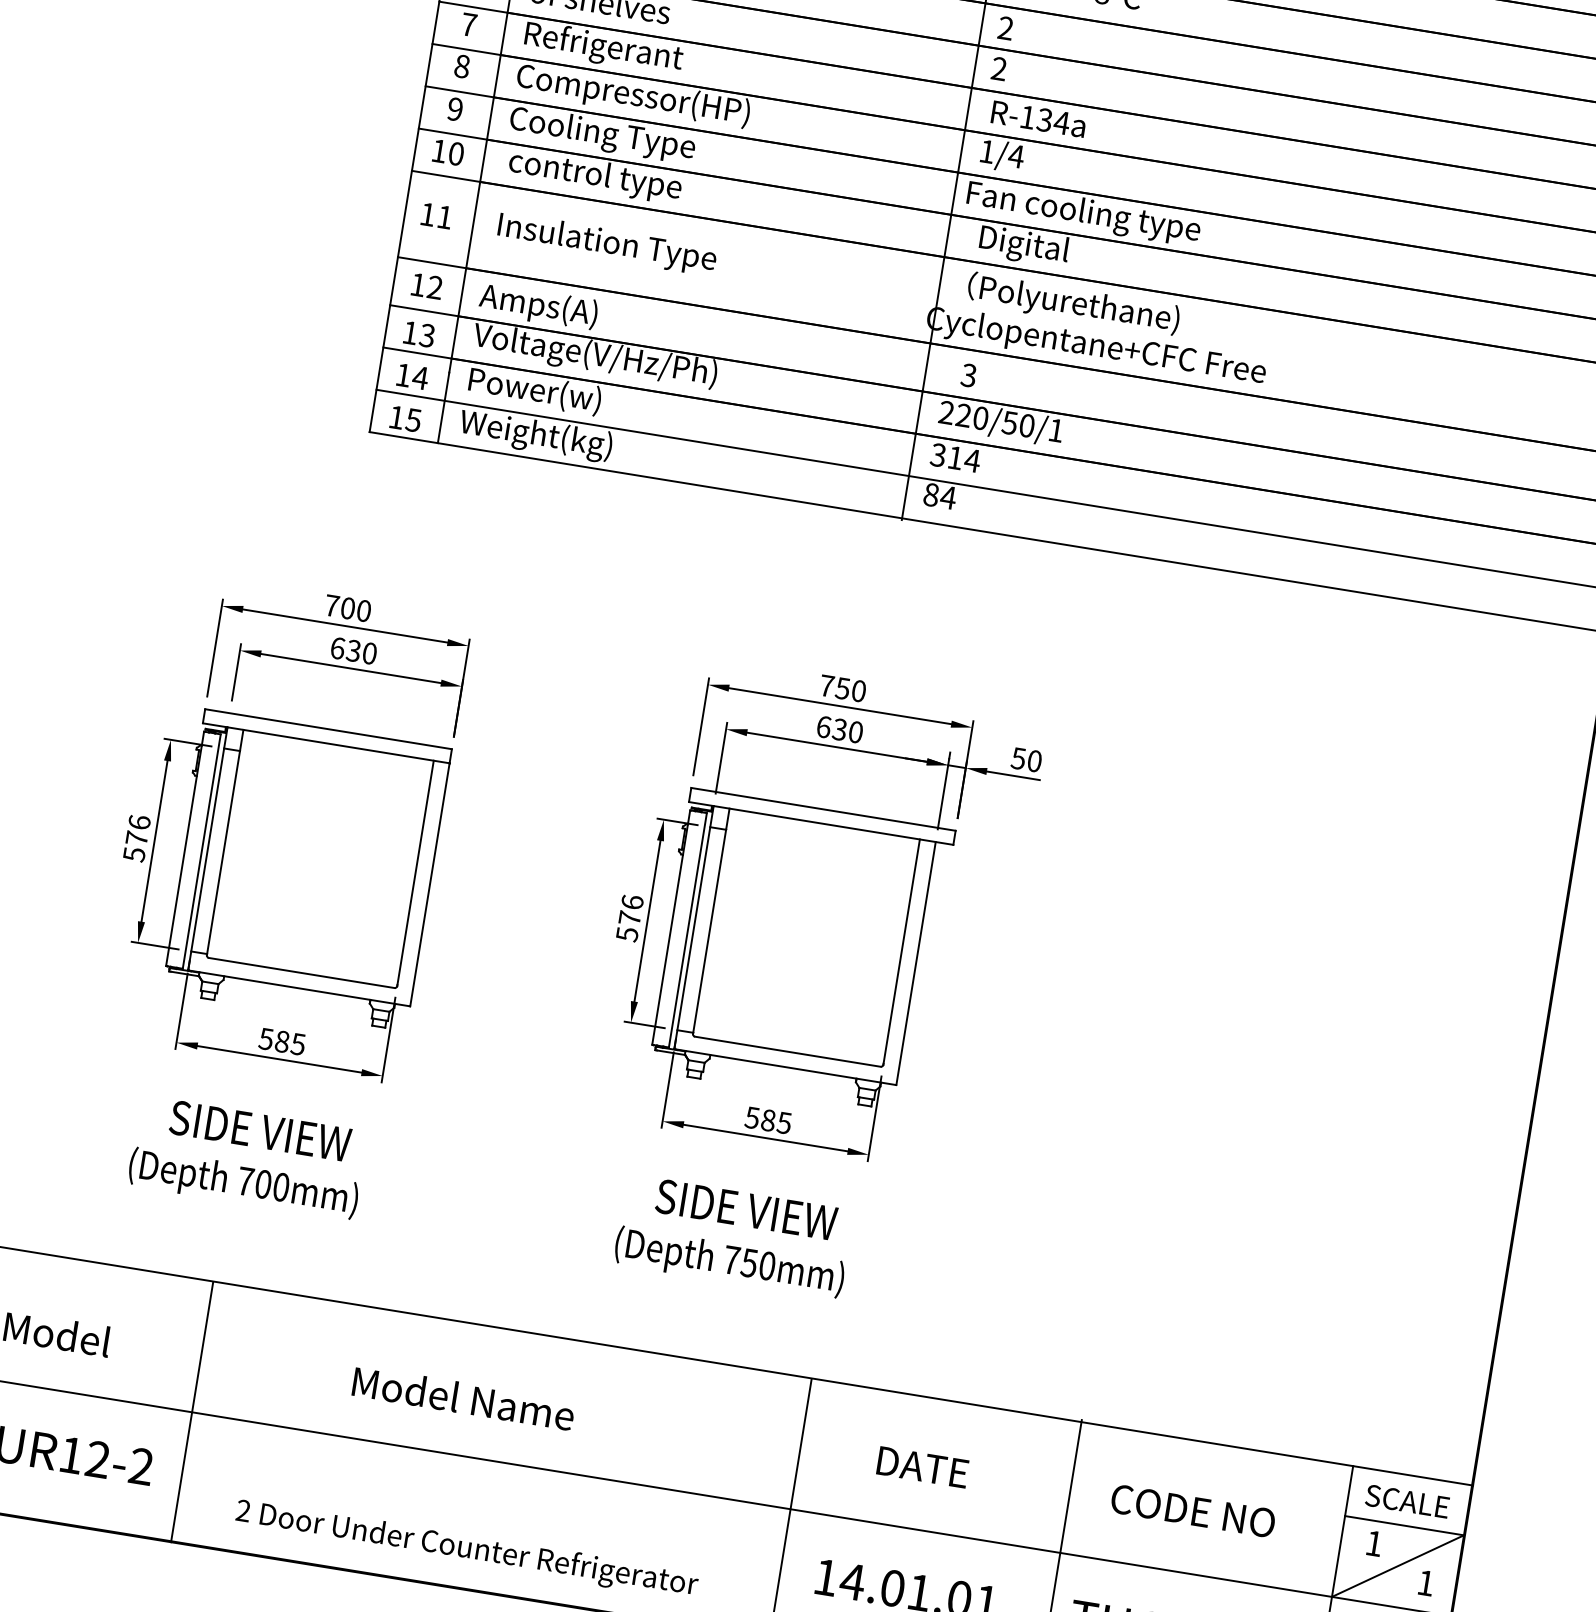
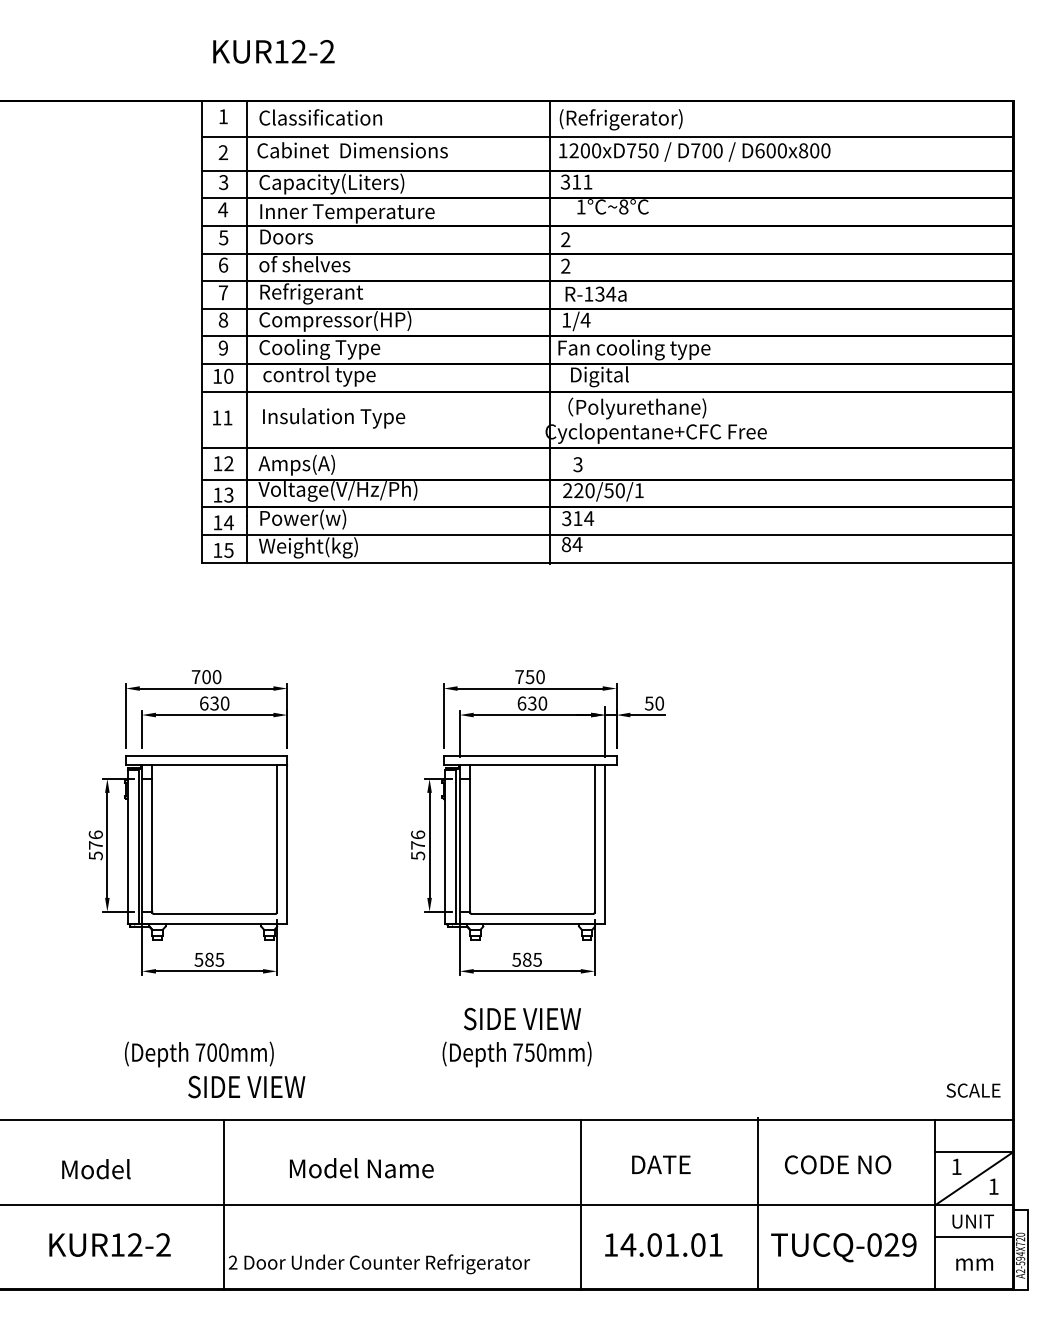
text: (260, 1130) -> (246, 1086), moved
line: (192, 1412) -> (224, 1205), moved
text: (1407, 1501) -> (973, 1090), moved

